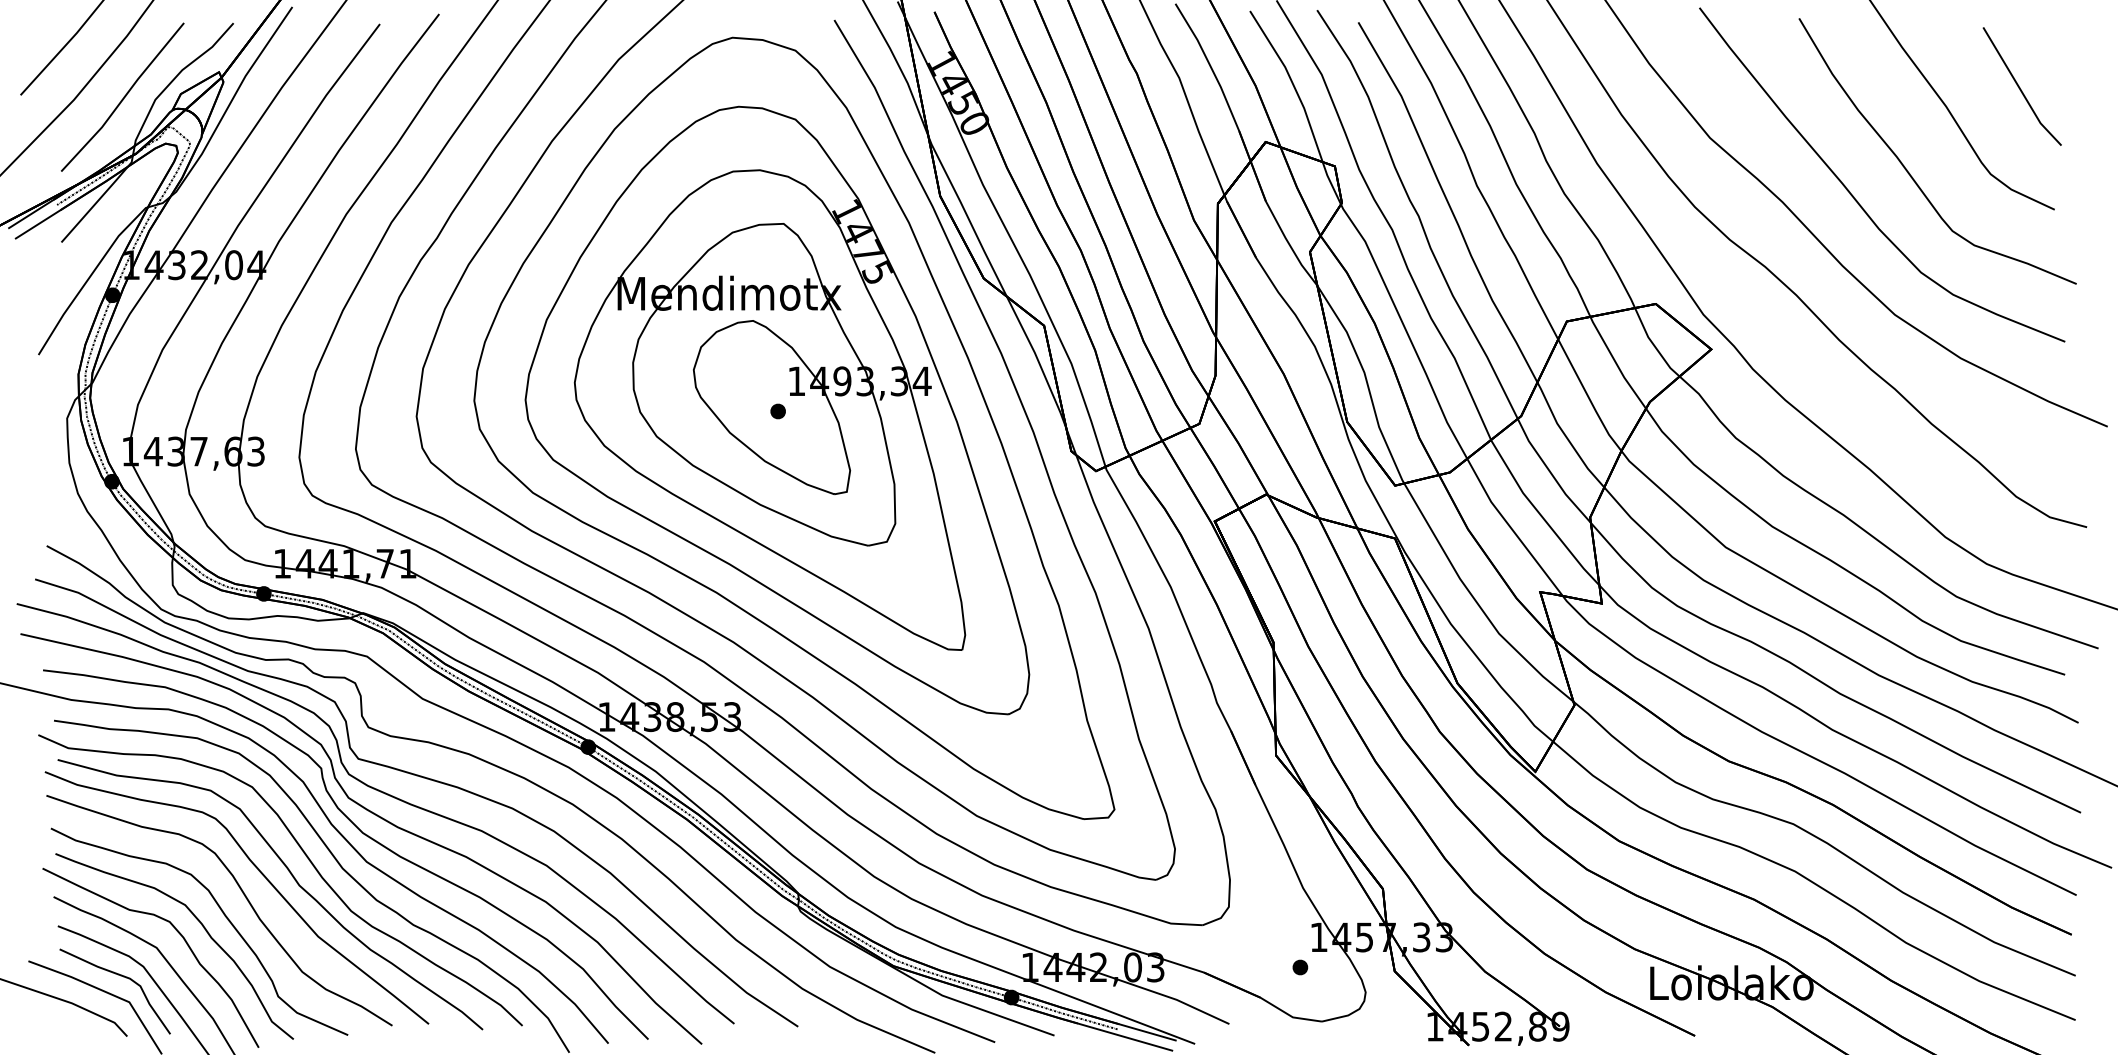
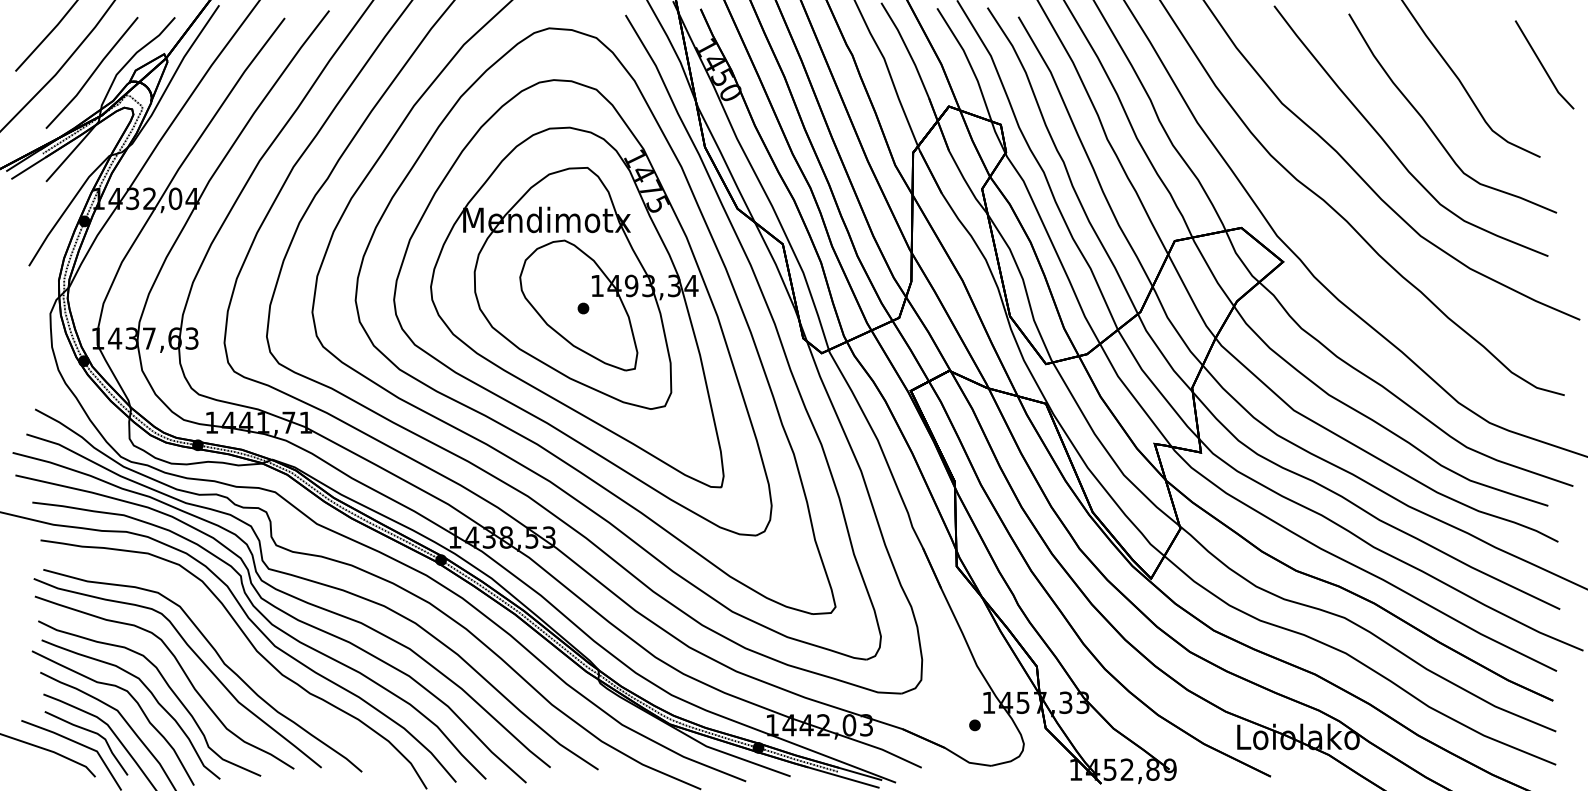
line: (2020, 87) -> (1543, 65), moved
curve: (308, 860) -> (231, 645), removed

